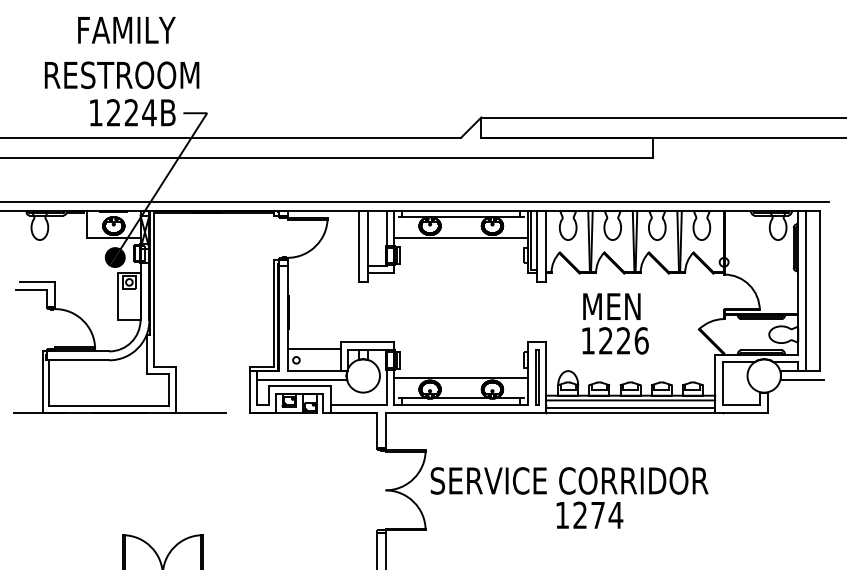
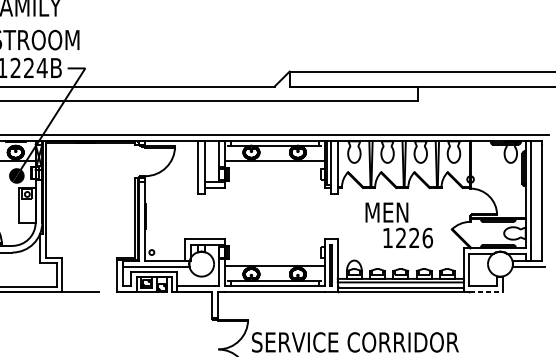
text: (615, 340) -> (408, 237), moved
line: (314, 349) -> (165, 244), removed
line: (745, 412) -> (486, 291), solid -> dashed

